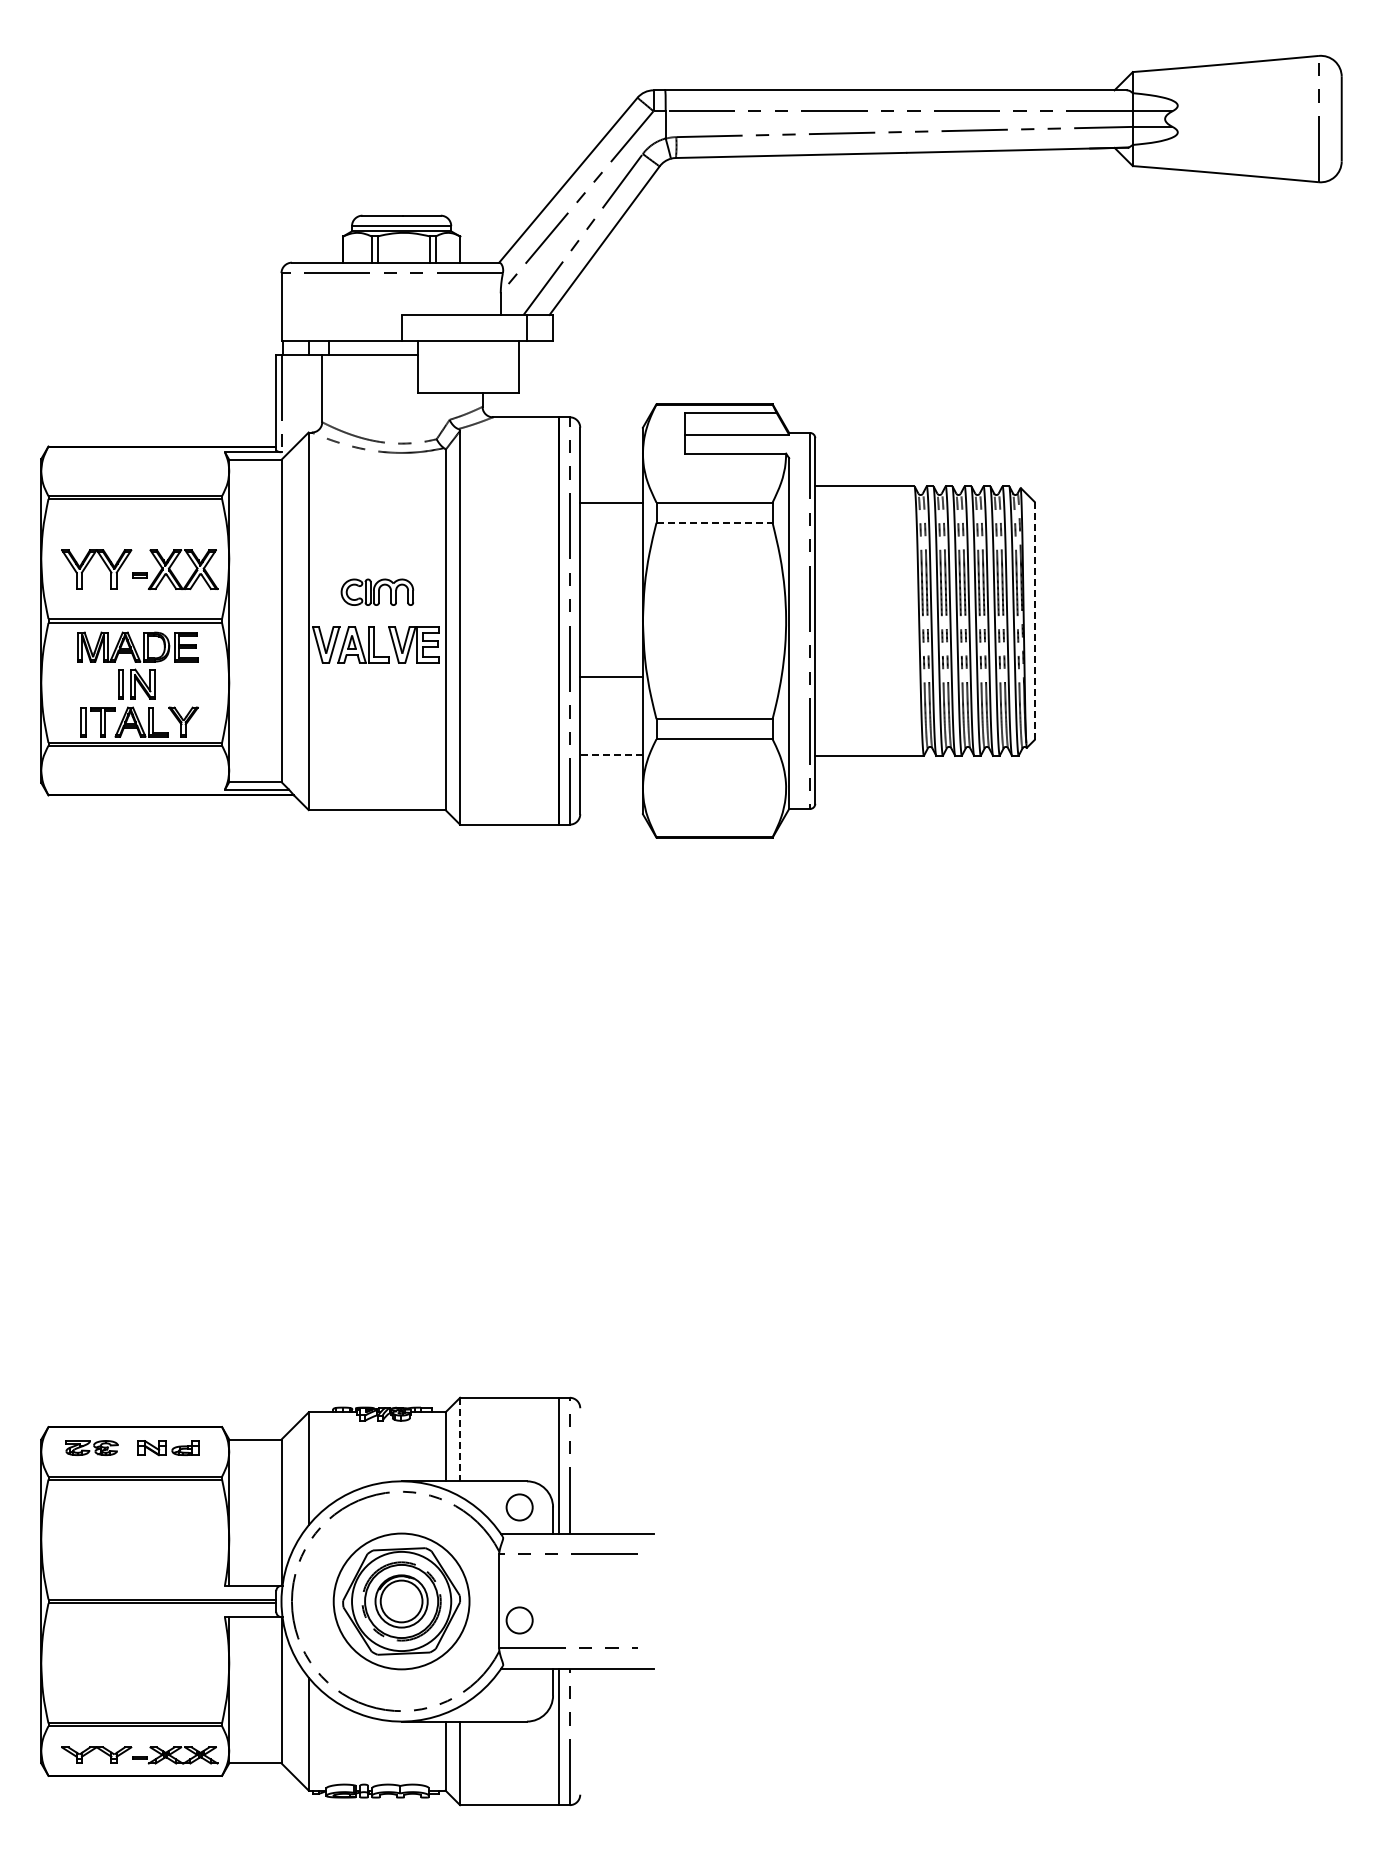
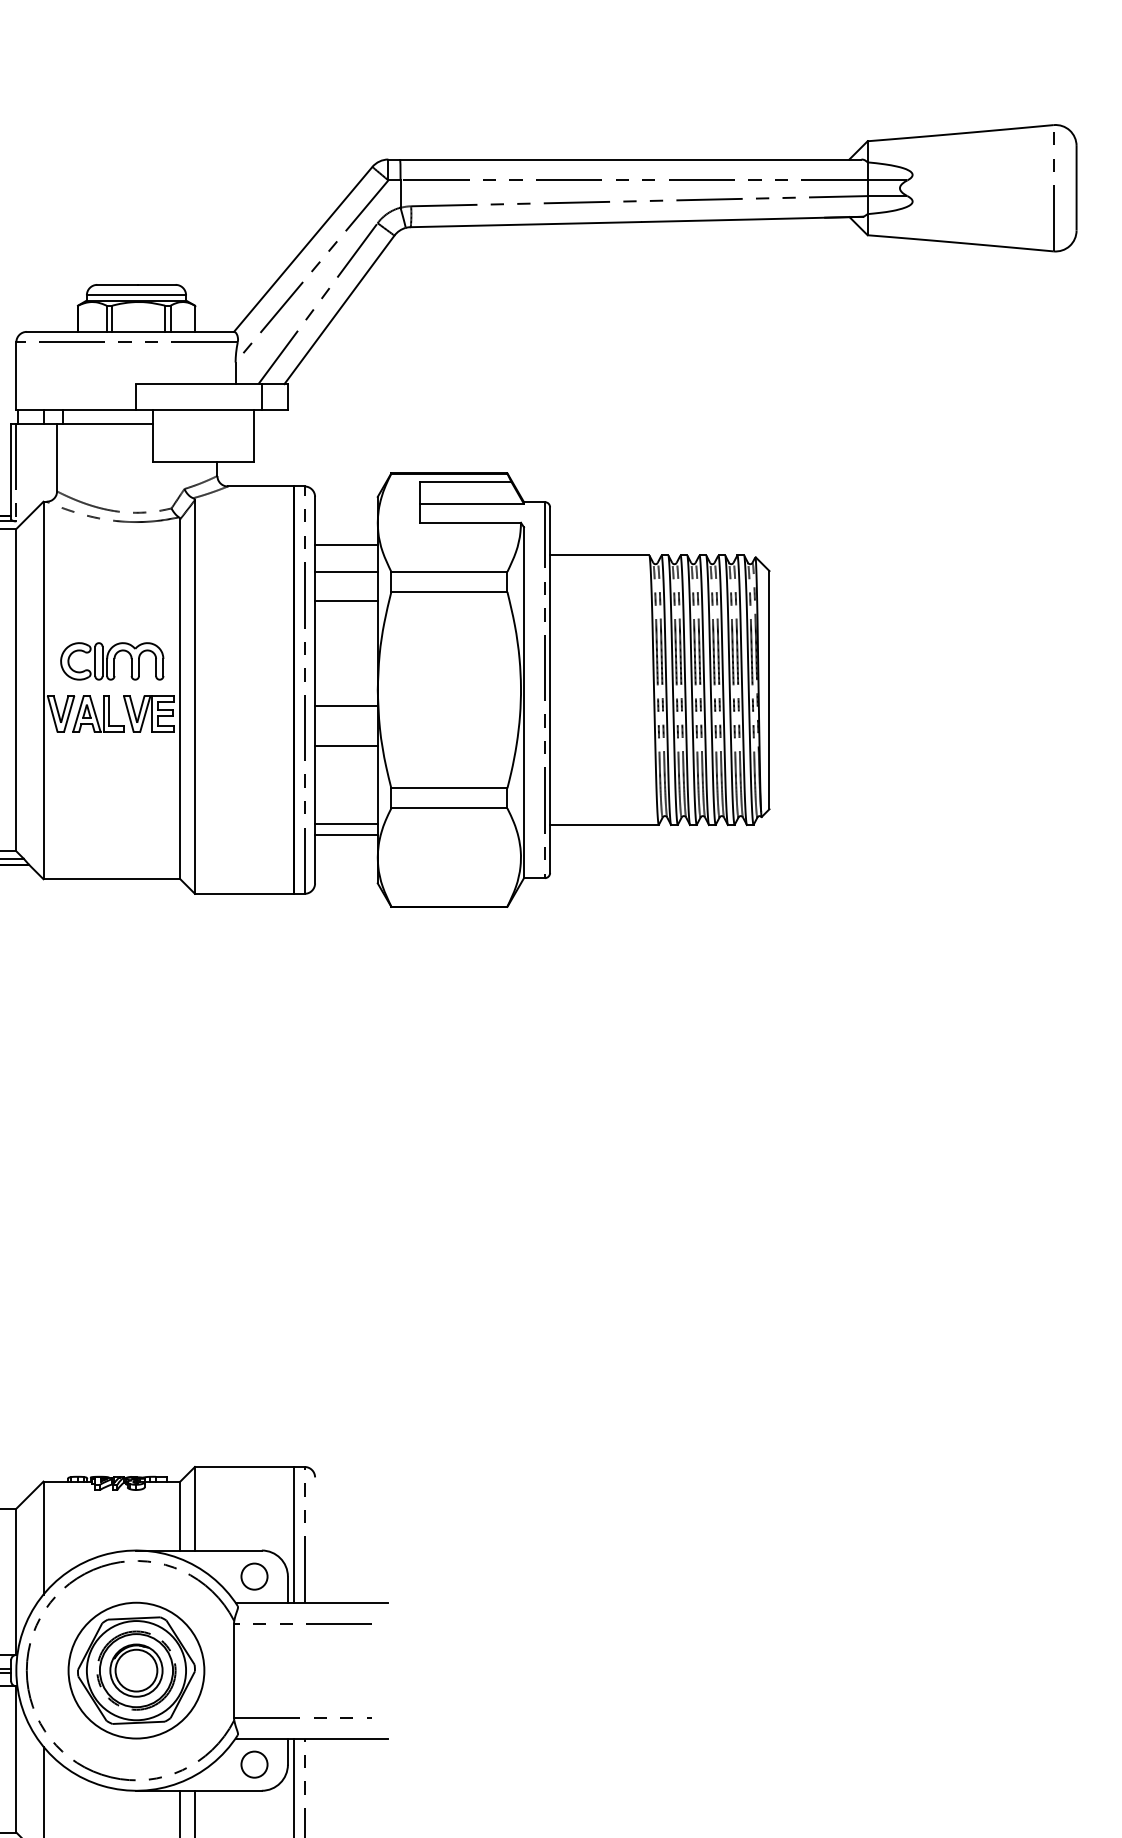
line: (611, 476) -> (346, 545), added
line: (715, 522) -> (450, 591), dashed -> solid
line: (611, 531) -> (346, 600), added
part: (377, 592) -> (112, 661), size x1.43
line: (1034, 620) -> (769, 689), dashed -> solid
line: (611, 636) -> (346, 705), added
line: (611, 754) -> (346, 823), dashed -> solid
line: (611, 765) -> (346, 834), added
line: (460, 1439) -> (195, 1508), dashed -> solid
circle: (519, 1620) -> (254, 1764), moved

